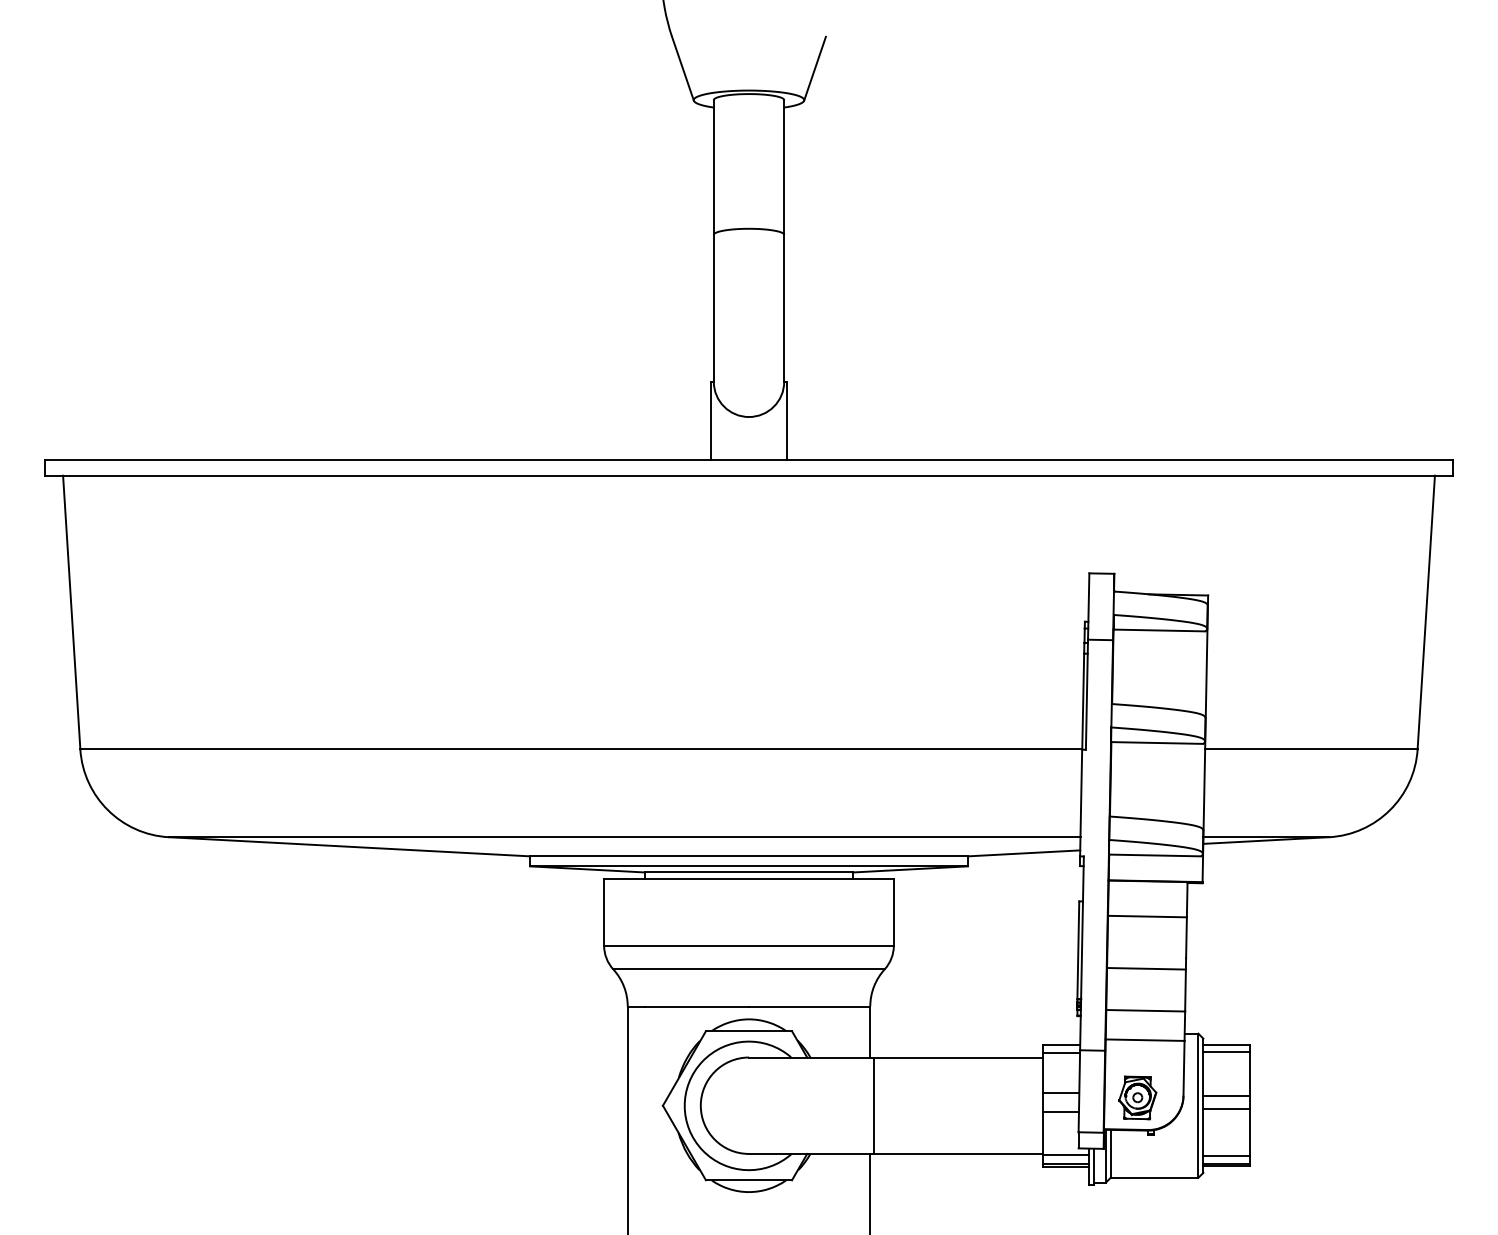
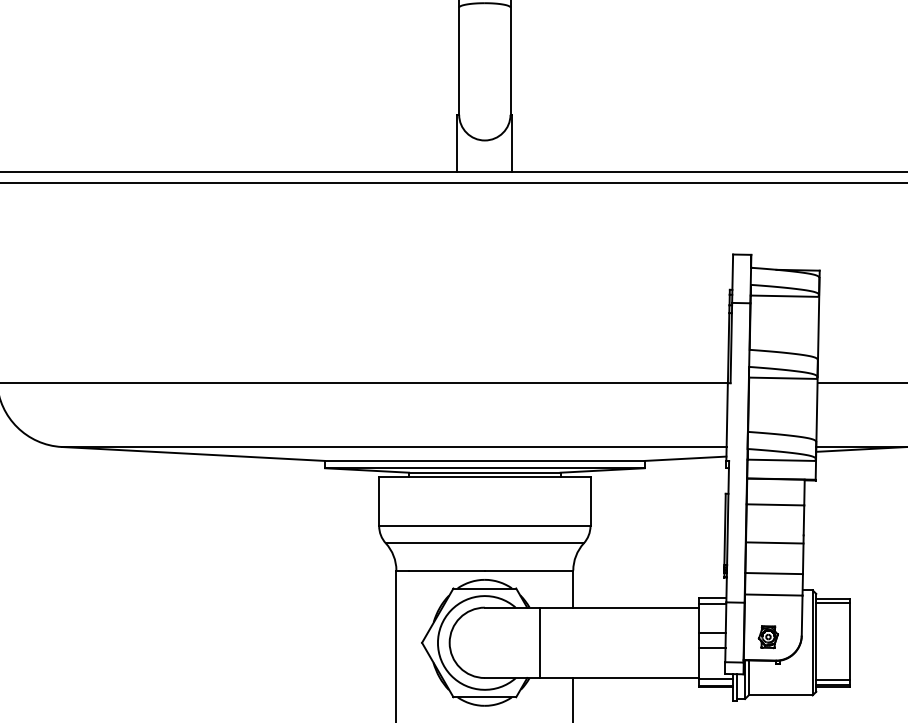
line: (1226, 1095) -> (833, 635), removed
part: (1137, 1097) -> (768, 636), size x0.7
line: (874, 1105) -> (539, 642), moved
line: (1226, 1109) -> (833, 645), removed

